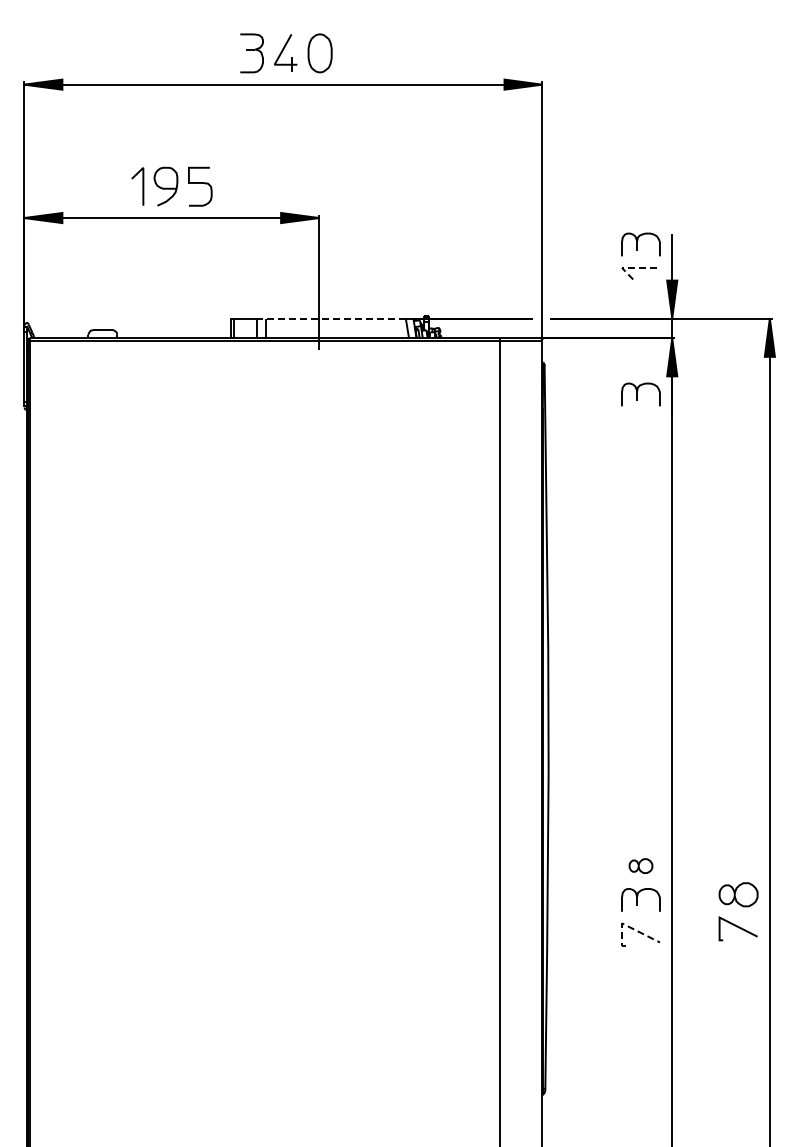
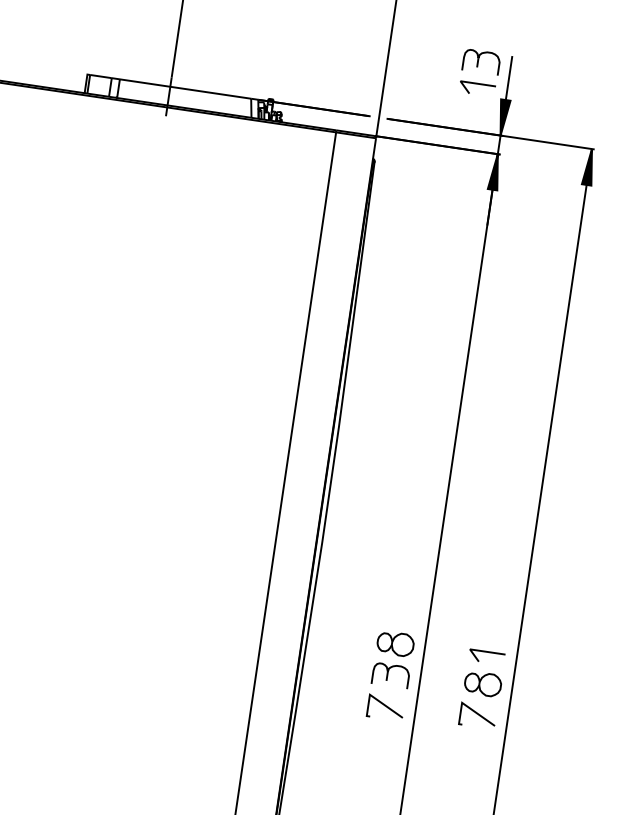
line: (631, 267) -> (469, 82), dashed -> solid
line: (330, 318) -> (180, 88), dashed -> solid
part: (640, 394) -> (460, 202), removed
line: (738, 861) -> (487, 652), added
part: (640, 865) -> (395, 643), size x1.67
line: (628, 926) -> (375, 698), dashed -> solid

